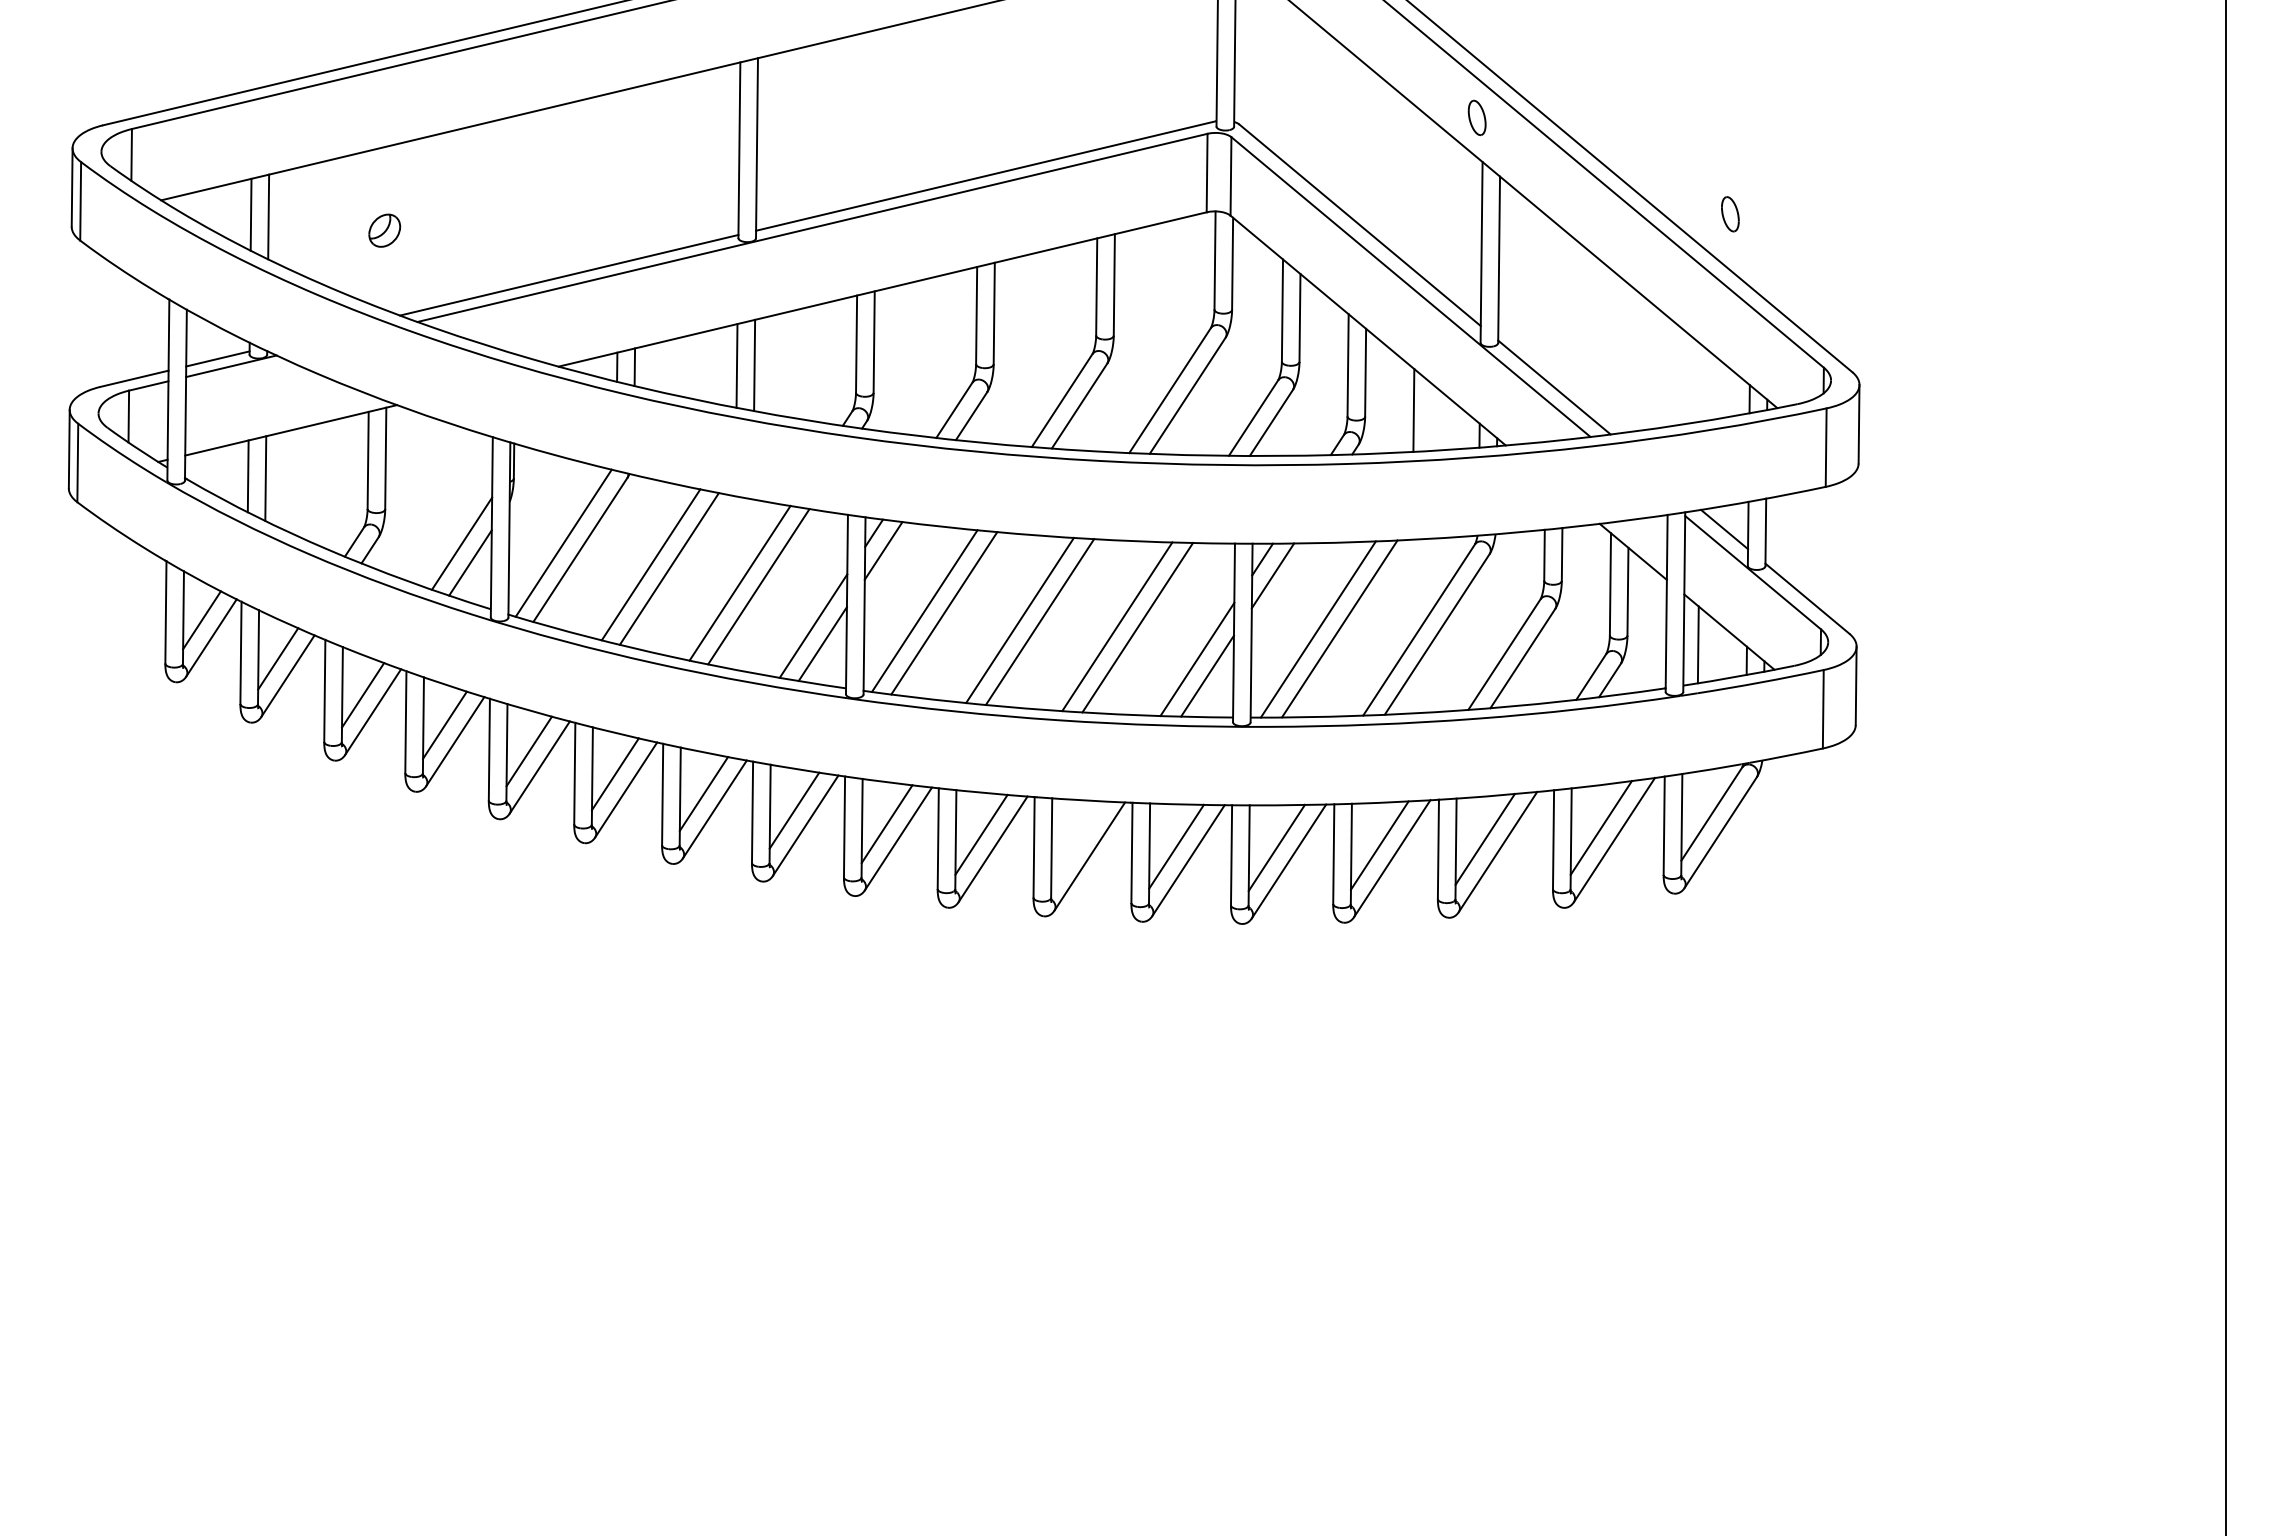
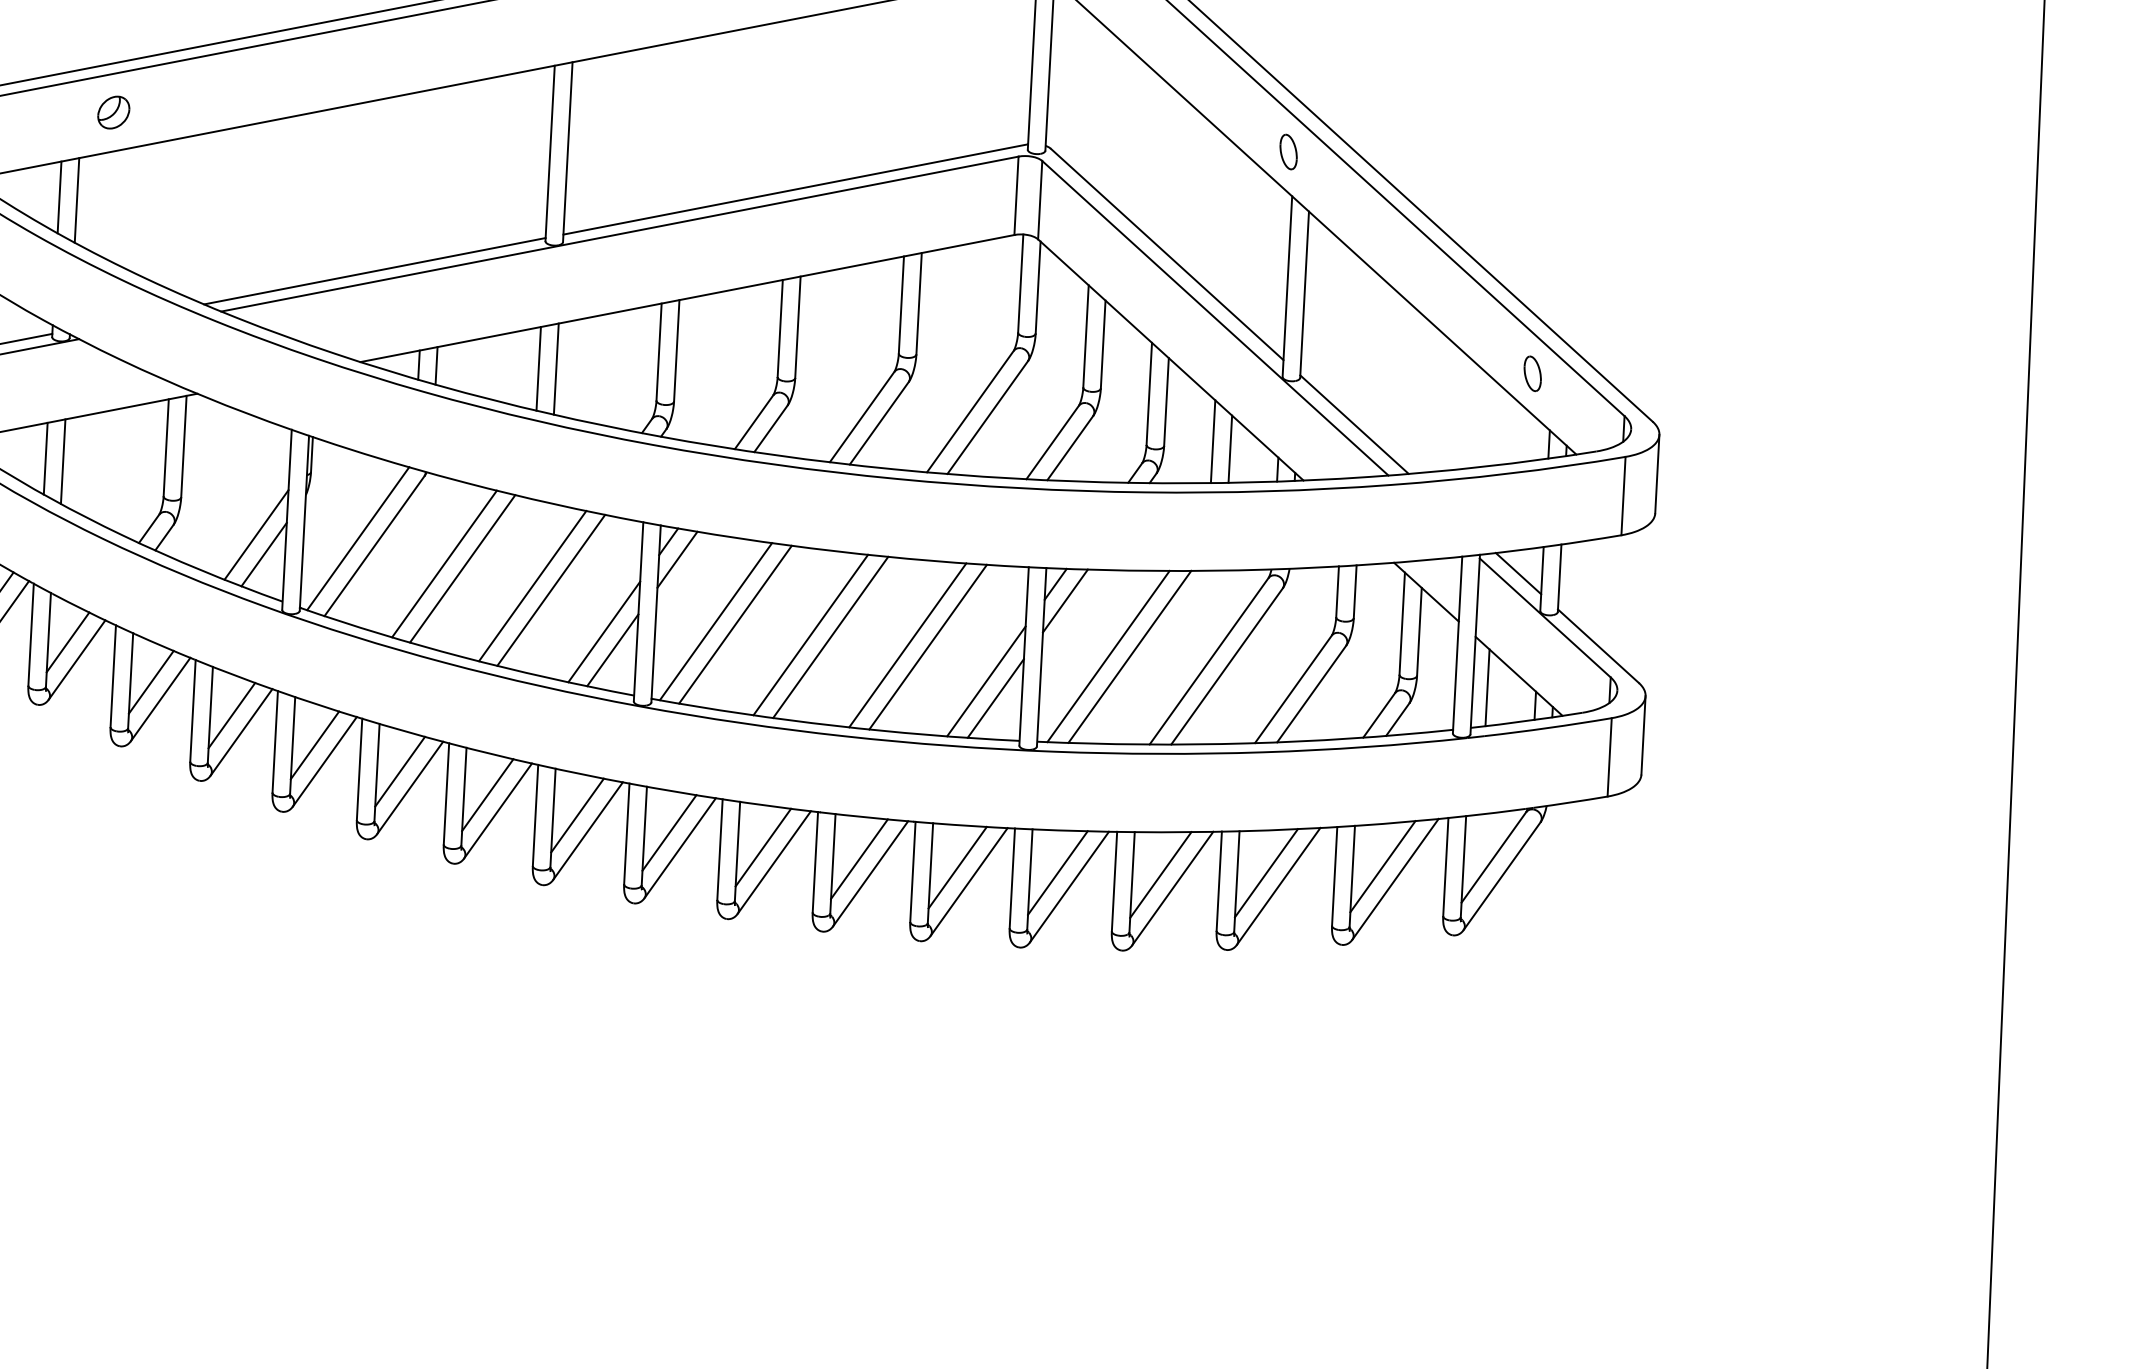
part: (1730, 214) -> (1532, 374), moved
part: (384, 230) -> (113, 112), moved
line: (1431, 416) -> (1230, 448), added
line: (1077, 842) -> (858, 859), added

